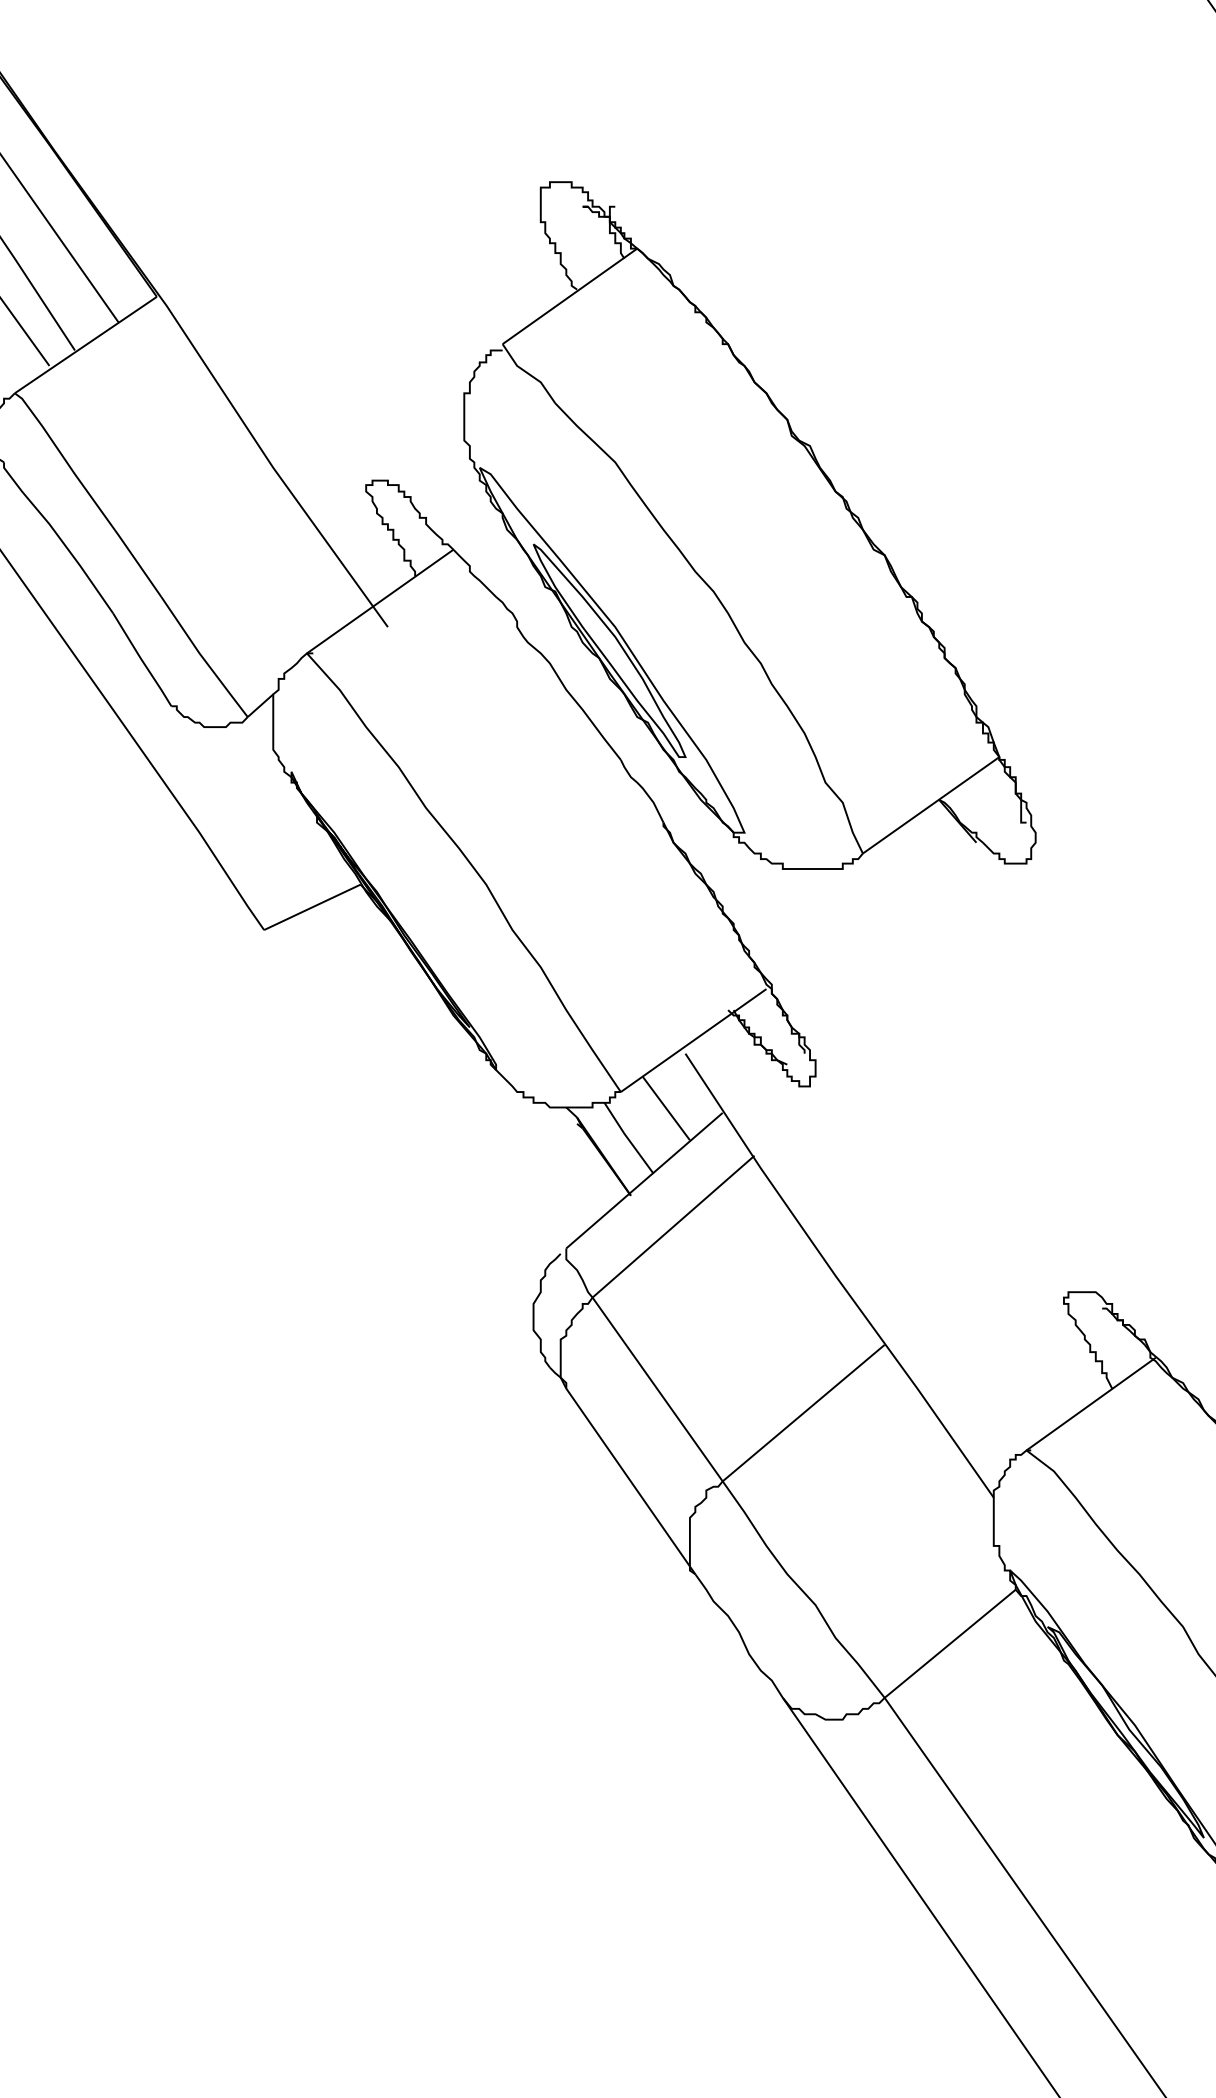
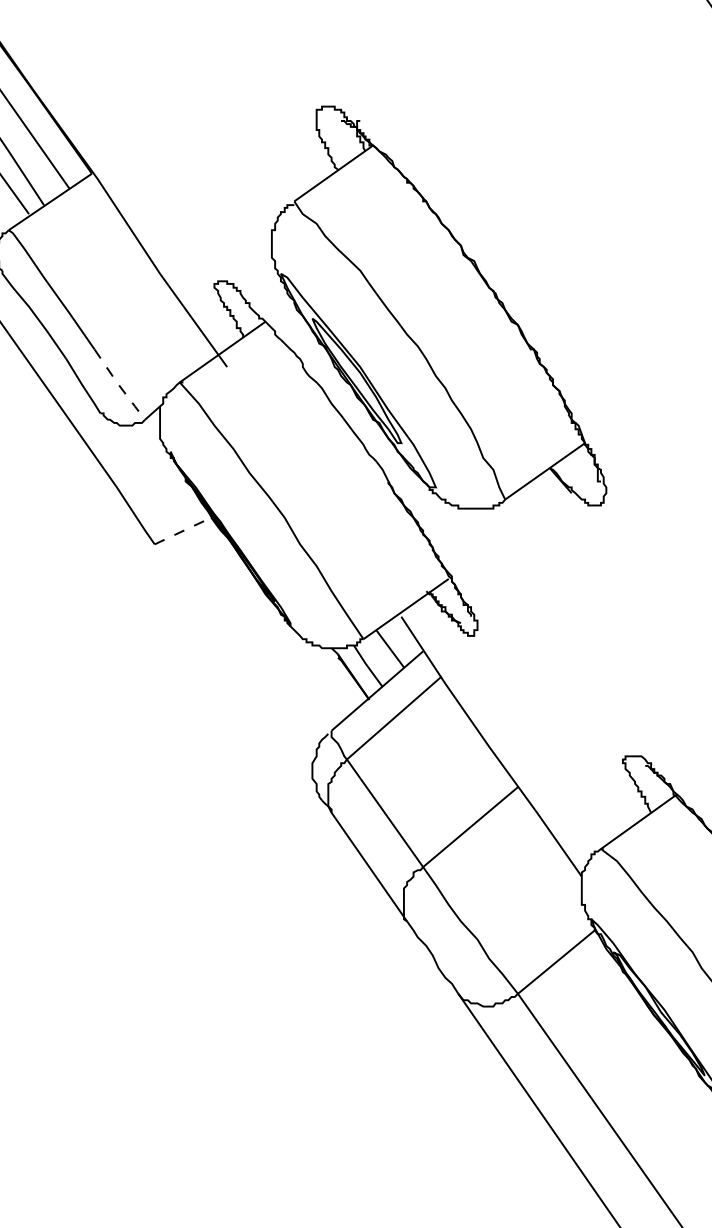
line: (203, 658) -> (119, 385), solid -> dashed
line: (313, 906) -> (183, 530), solid -> dashed

